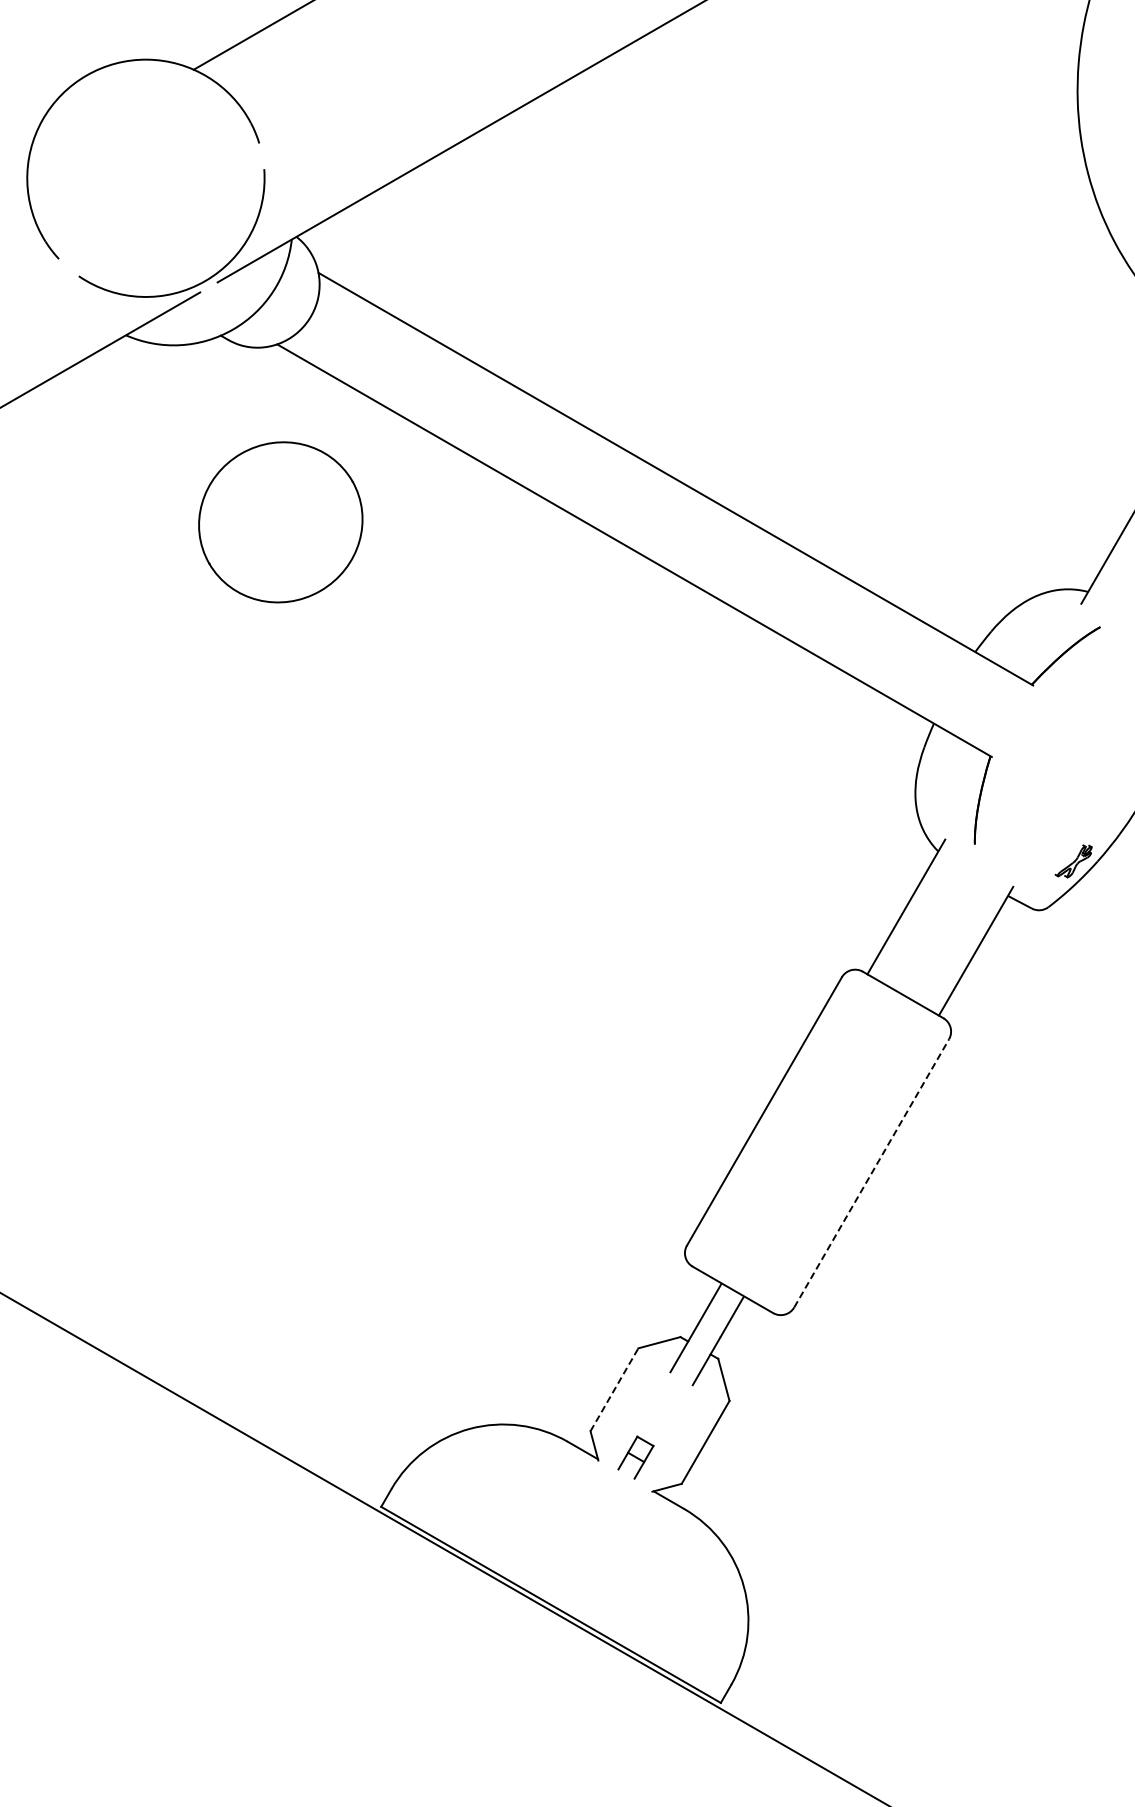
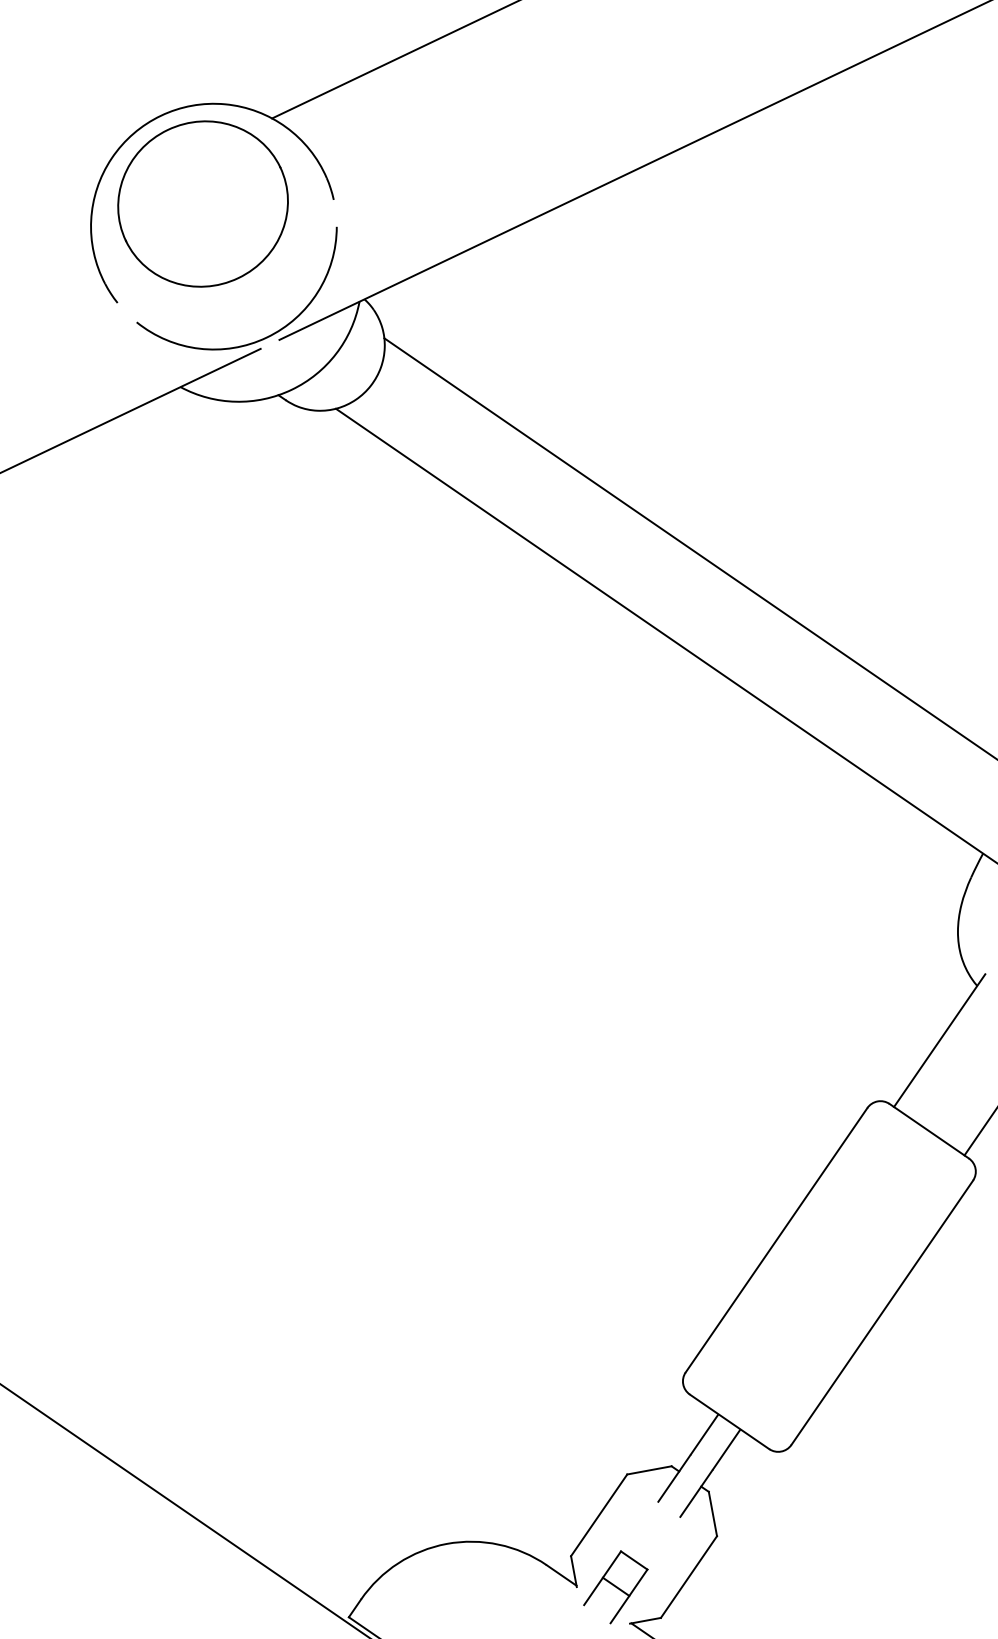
part: (280, 522) -> (202, 204), moved
line: (871, 1173) -> (882, 1312), dashed -> solid
line: (614, 1389) -> (599, 1515), dashed -> solid
part: (635, 1457) -> (615, 1586), size x1.67

